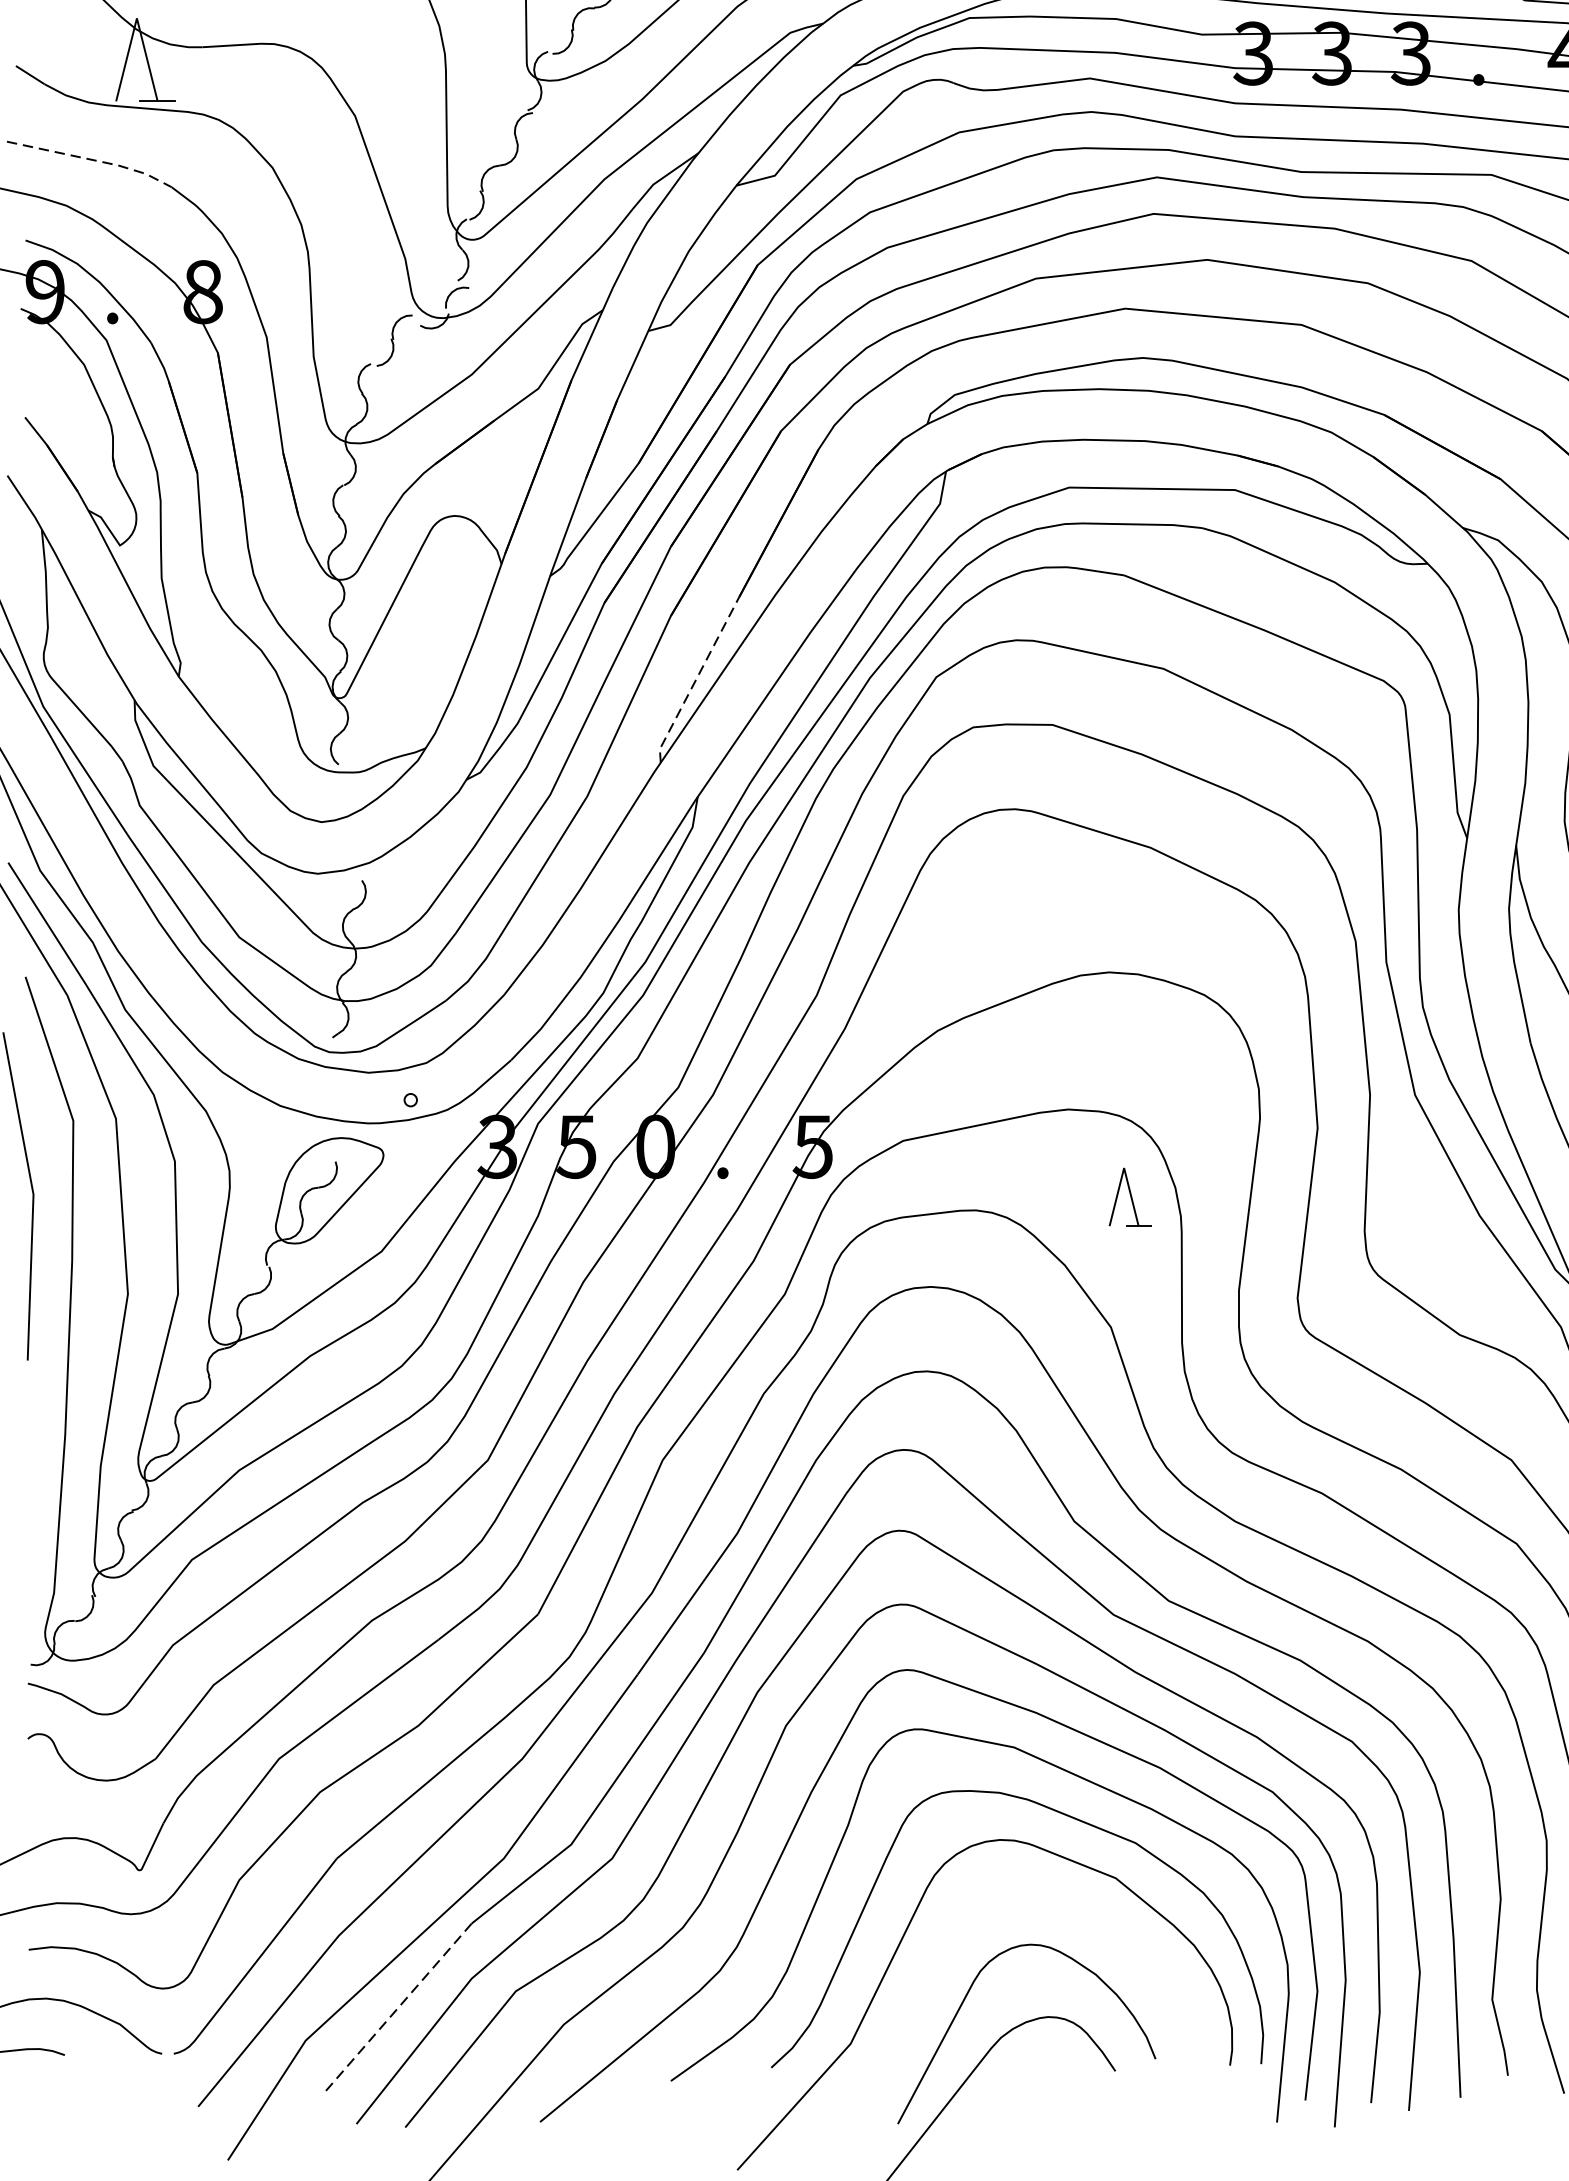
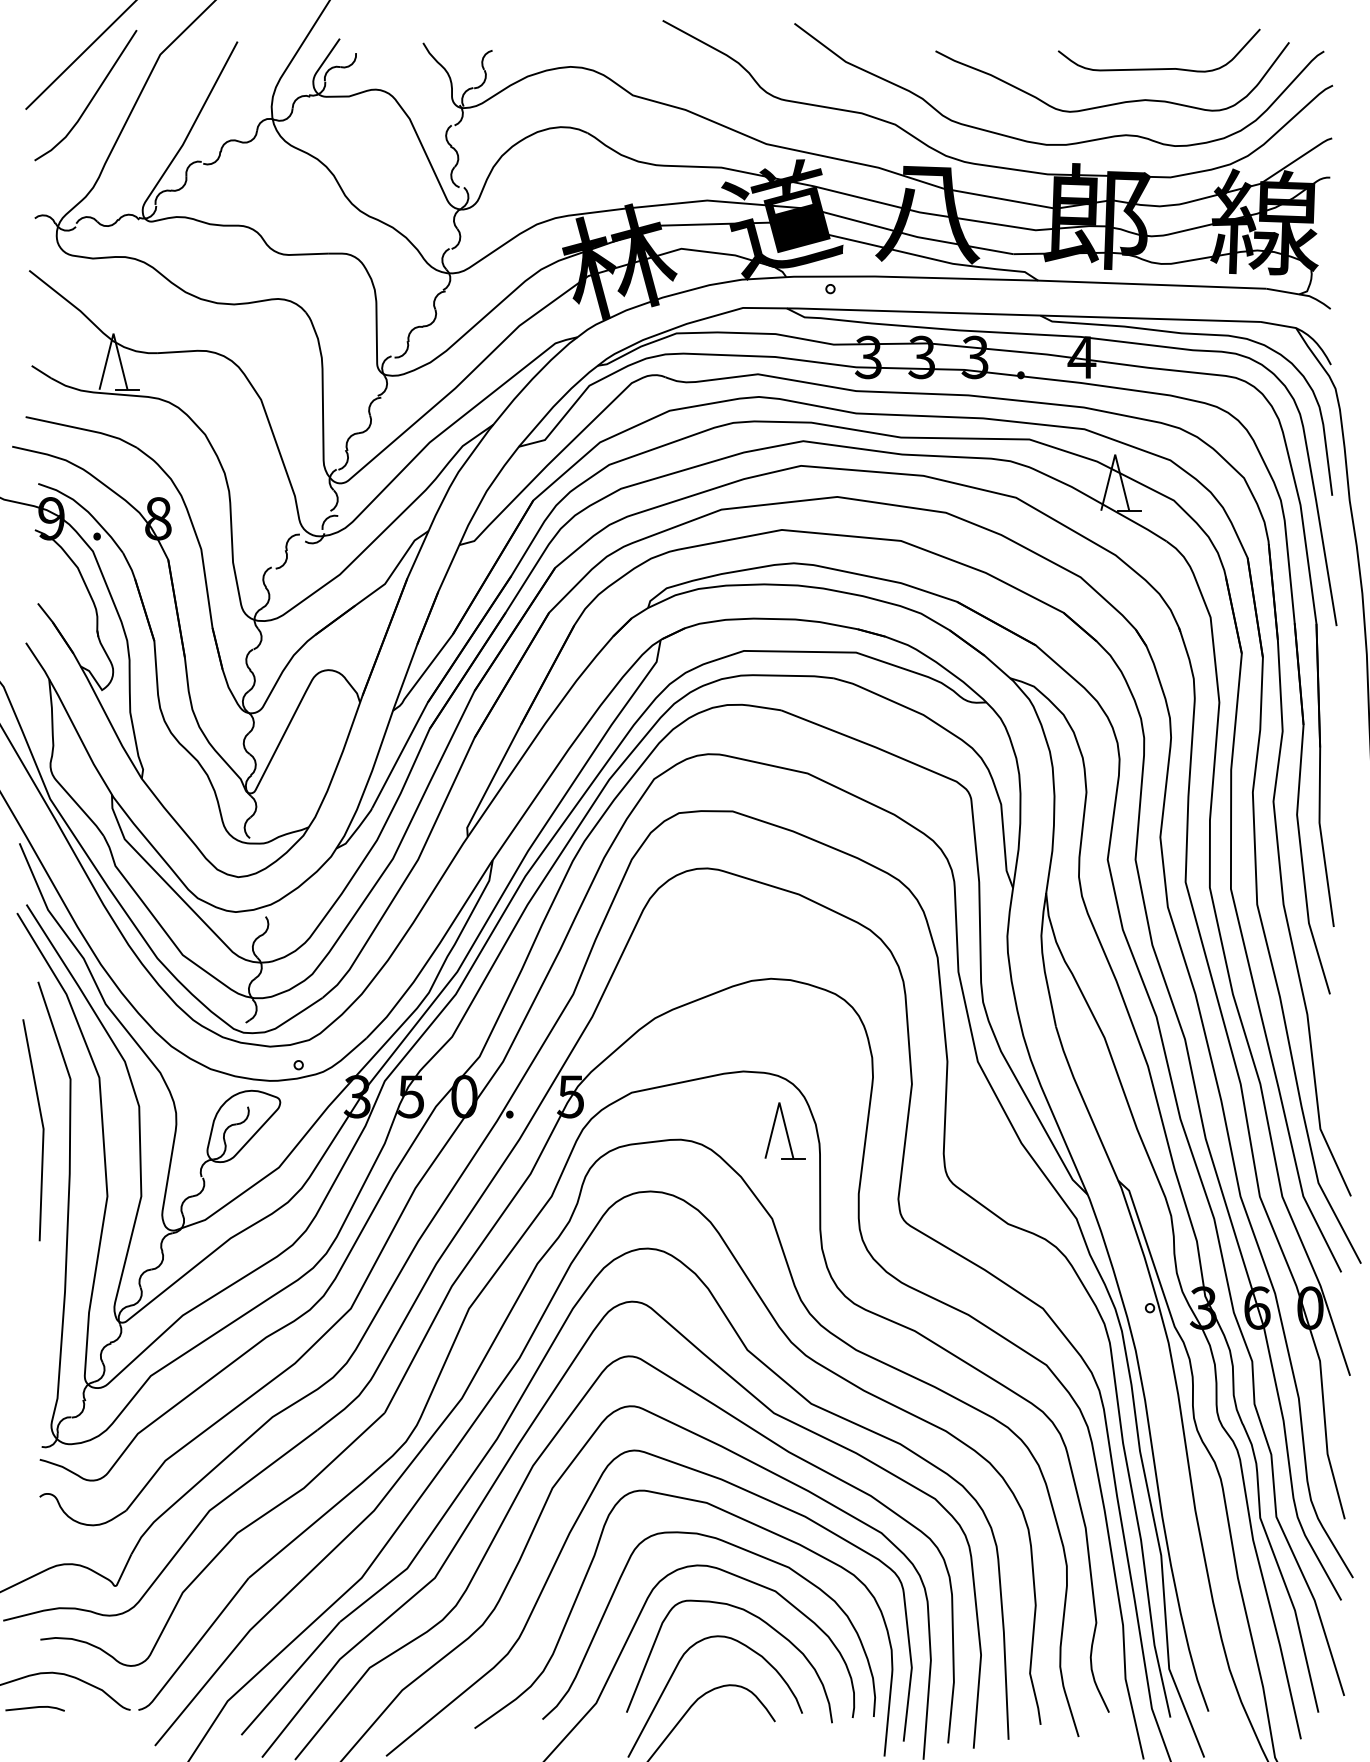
line: (93, 160) -> (84, 429), dashed -> solid
line: (695, 679) -> (491, 780), dashed -> solid
part: (1129, 1196) -> (784, 1130), size x1.43
curve: (1086, 1916) -> (755, 1617), added
line: (398, 2007) -> (290, 1678), dashed -> solid

